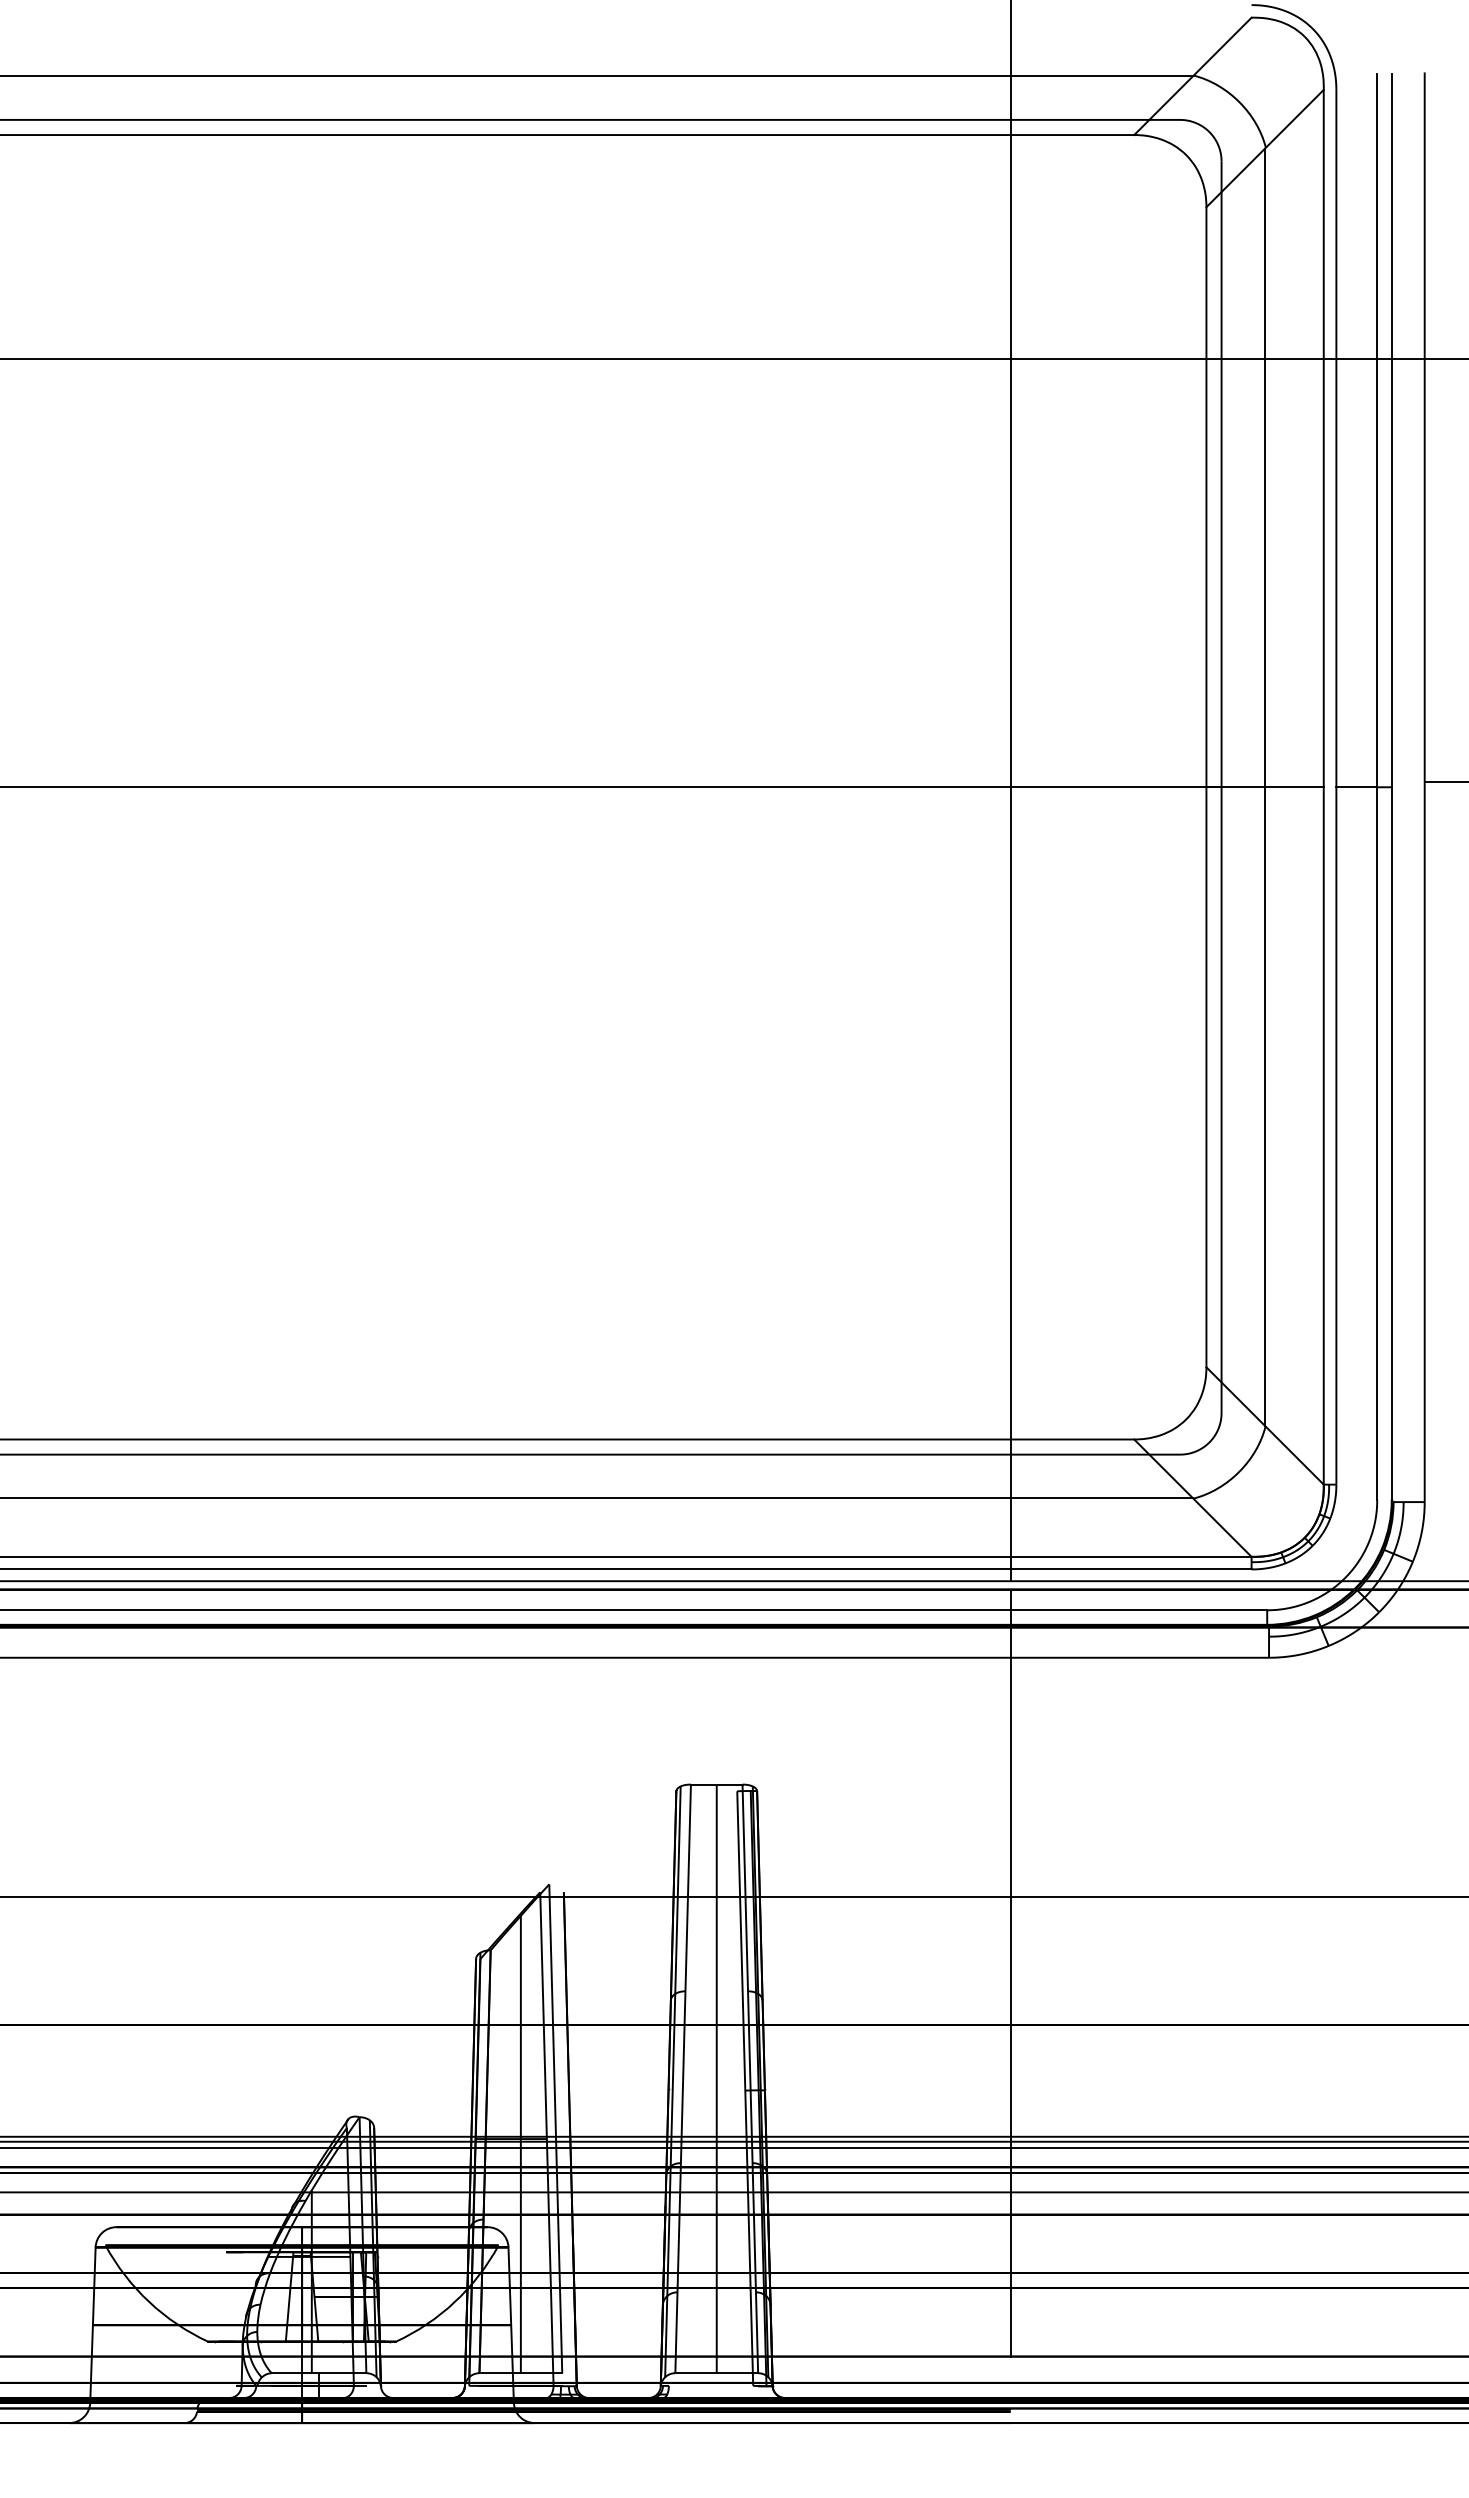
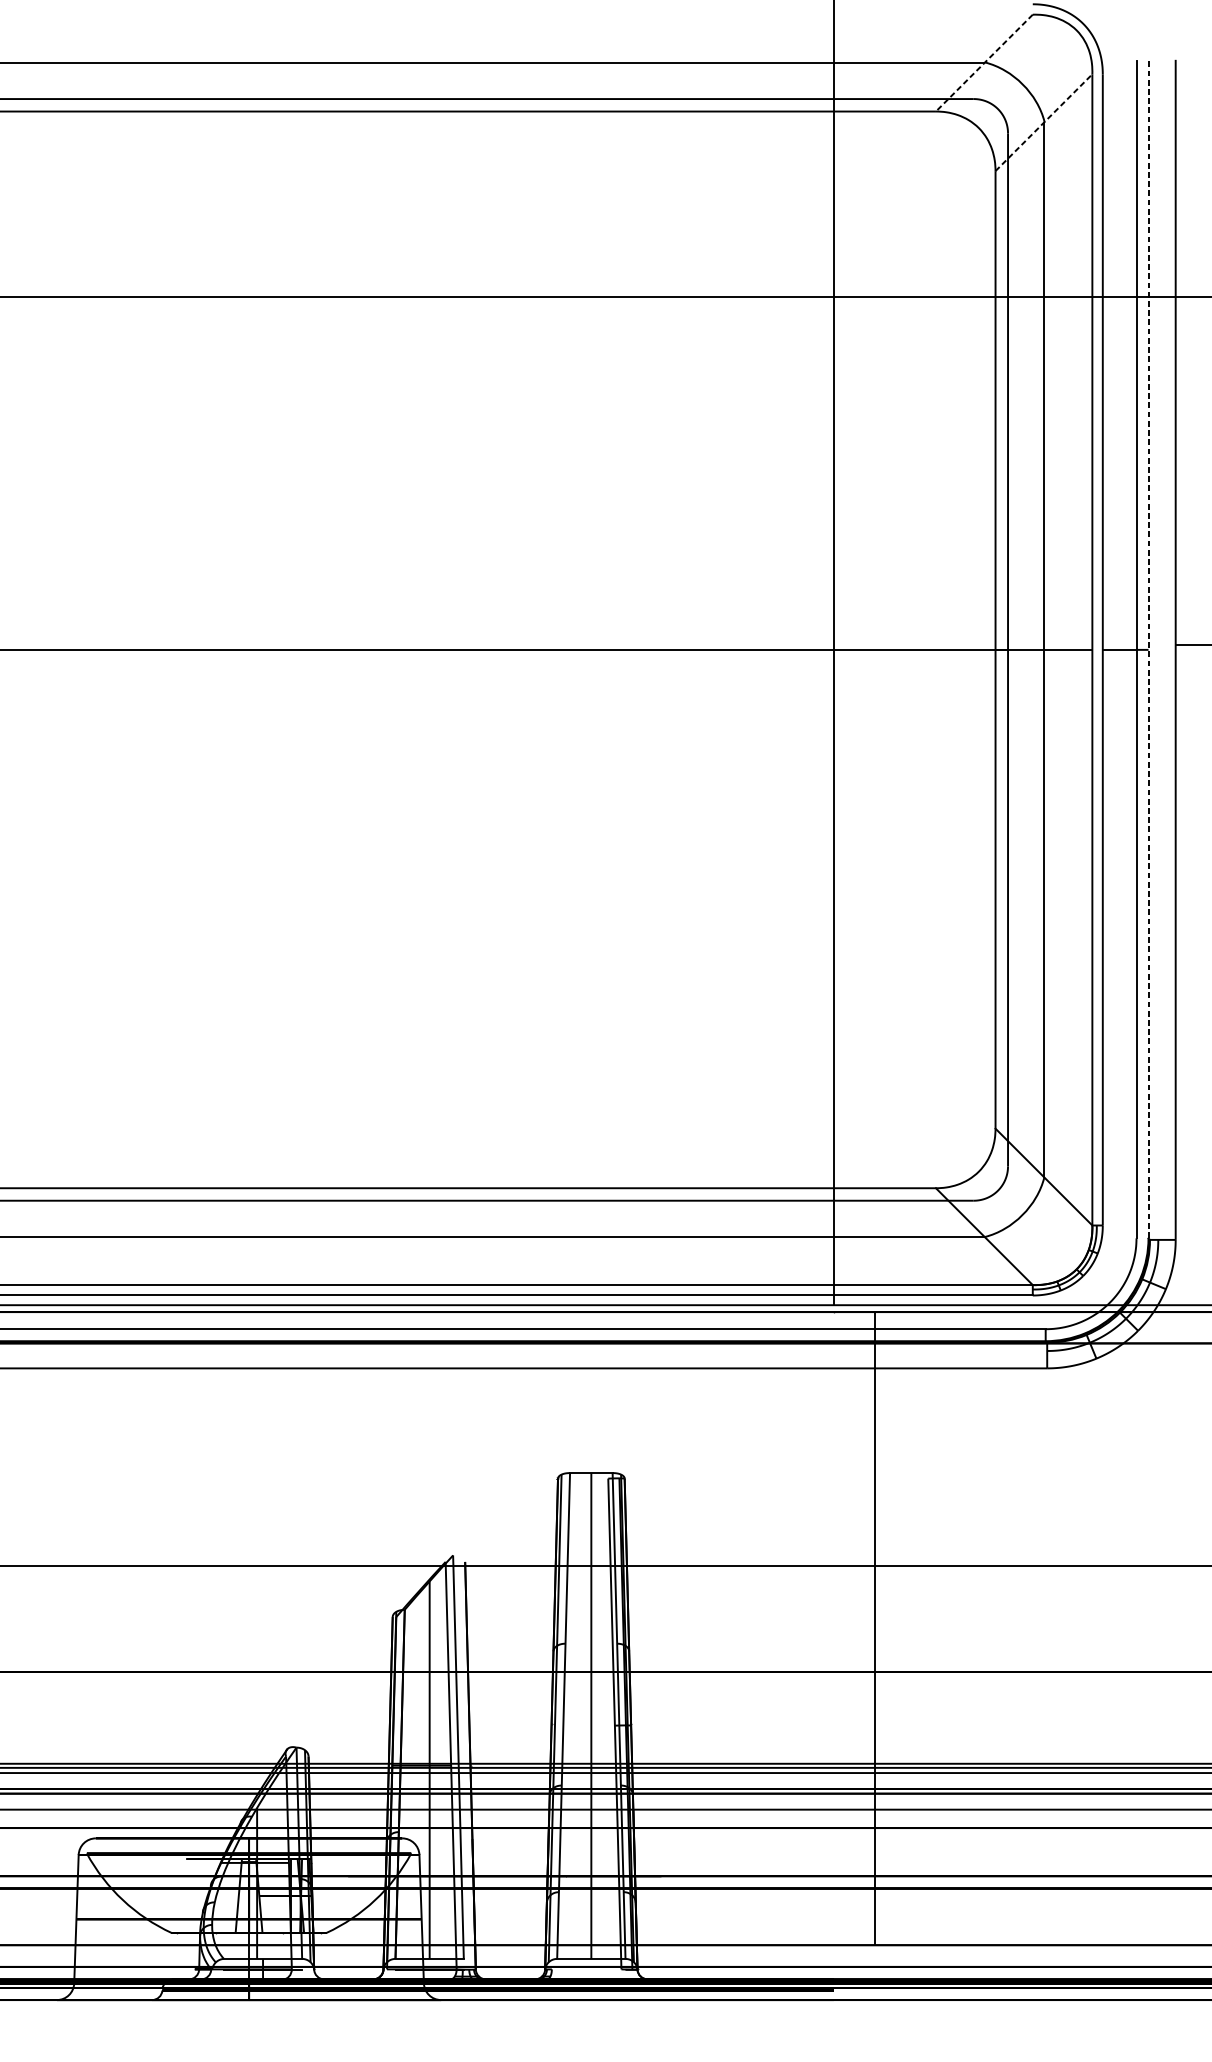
line: (1192, 76) -> (984, 63), solid -> dashed
line: (1265, 148) -> (1044, 122), solid -> dashed
line: (1391, 787) -> (1148, 650), solid -> dashed
line: (1010, 1972) -> (875, 1628), moved

